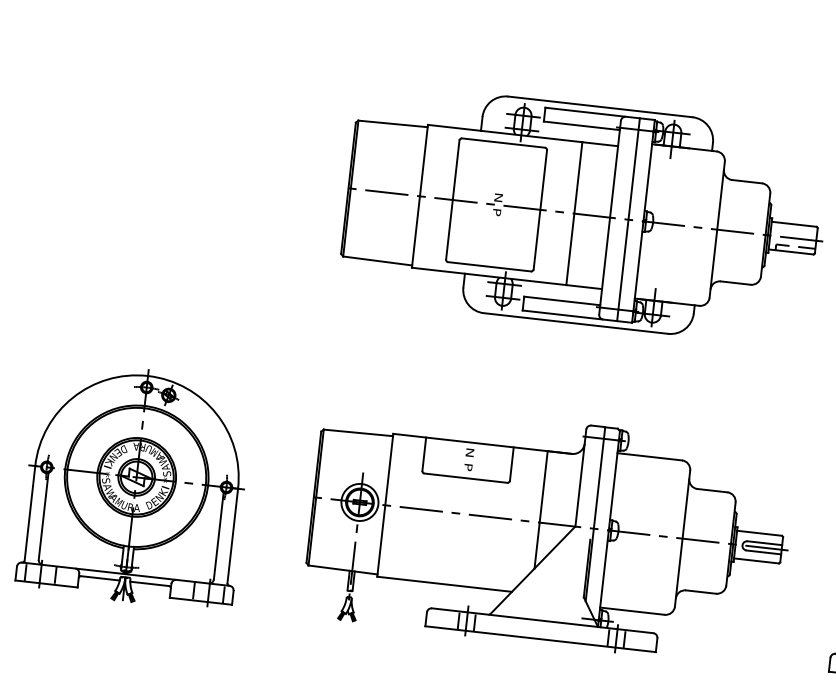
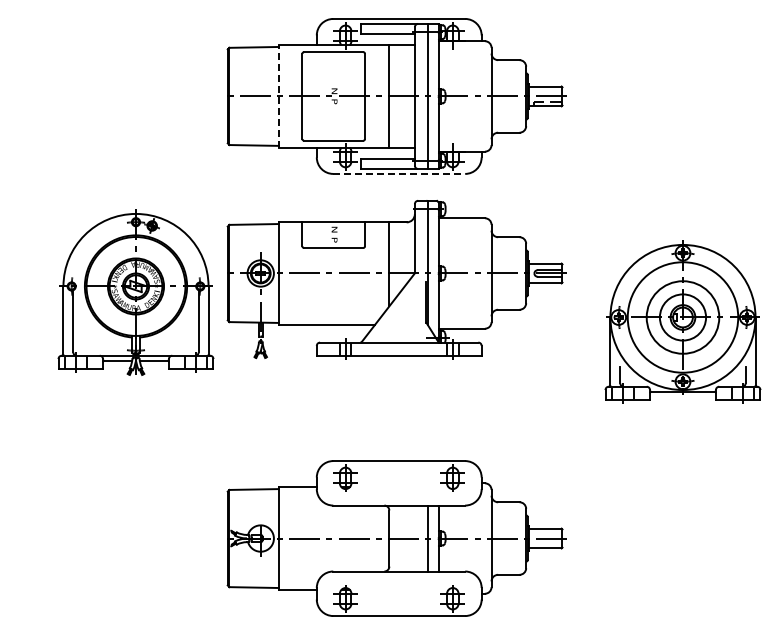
line: (419, 194) -> (278, 95), solid -> dashed
line: (576, 322) -> (399, 173), solid -> dashed
part: (135, 485) -> (135, 292), moved
part: (548, 532) -> (396, 279), moved

